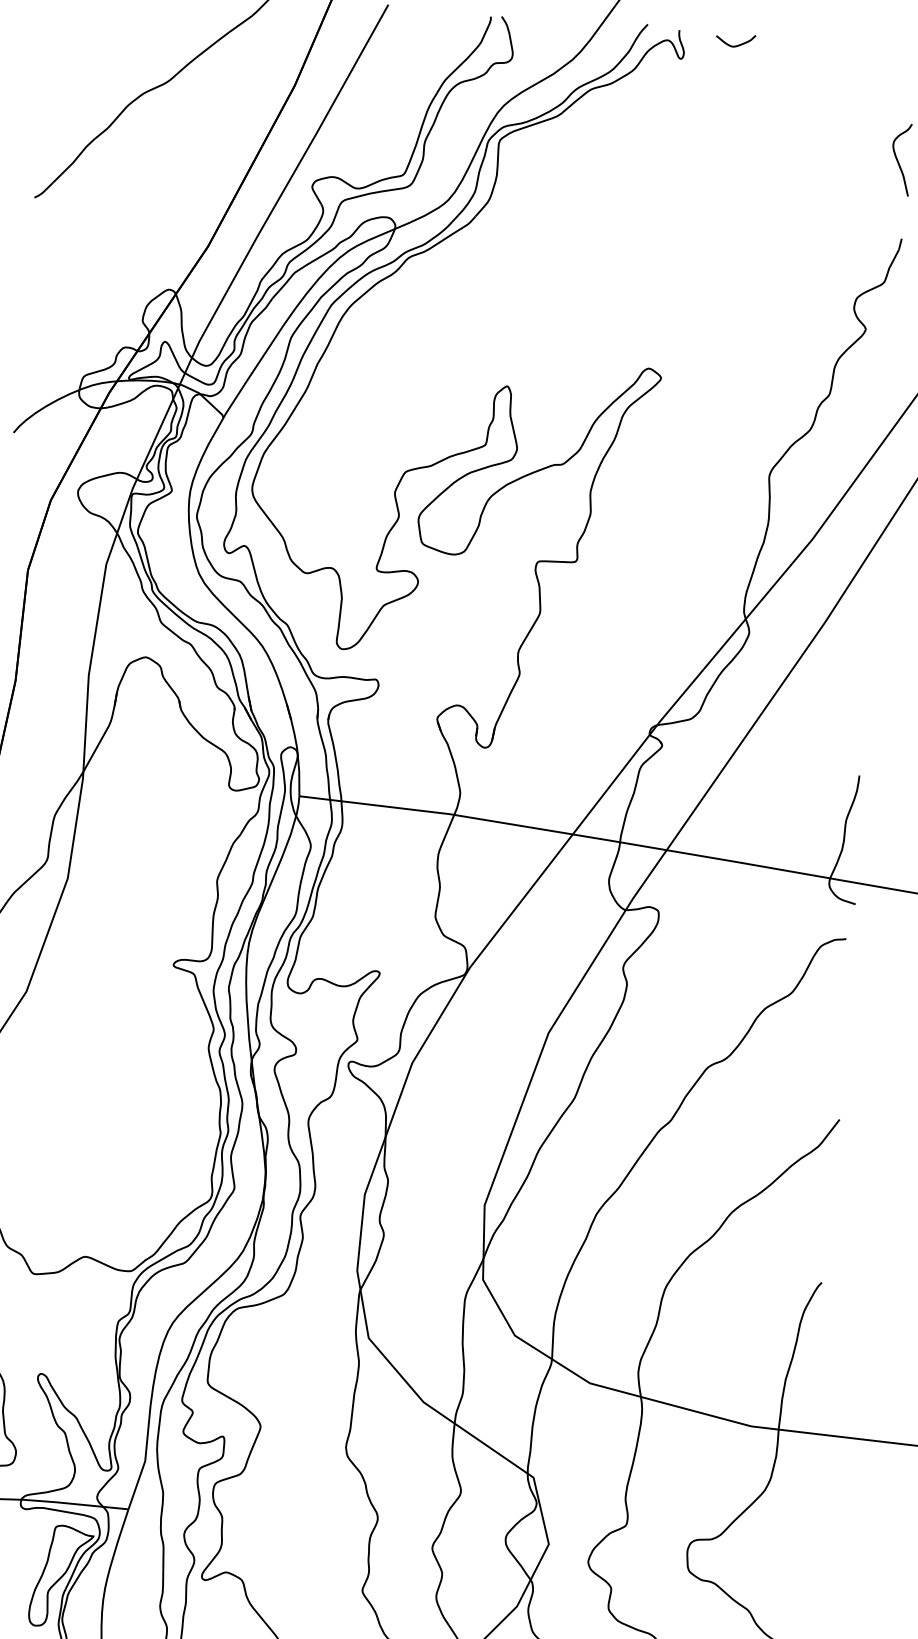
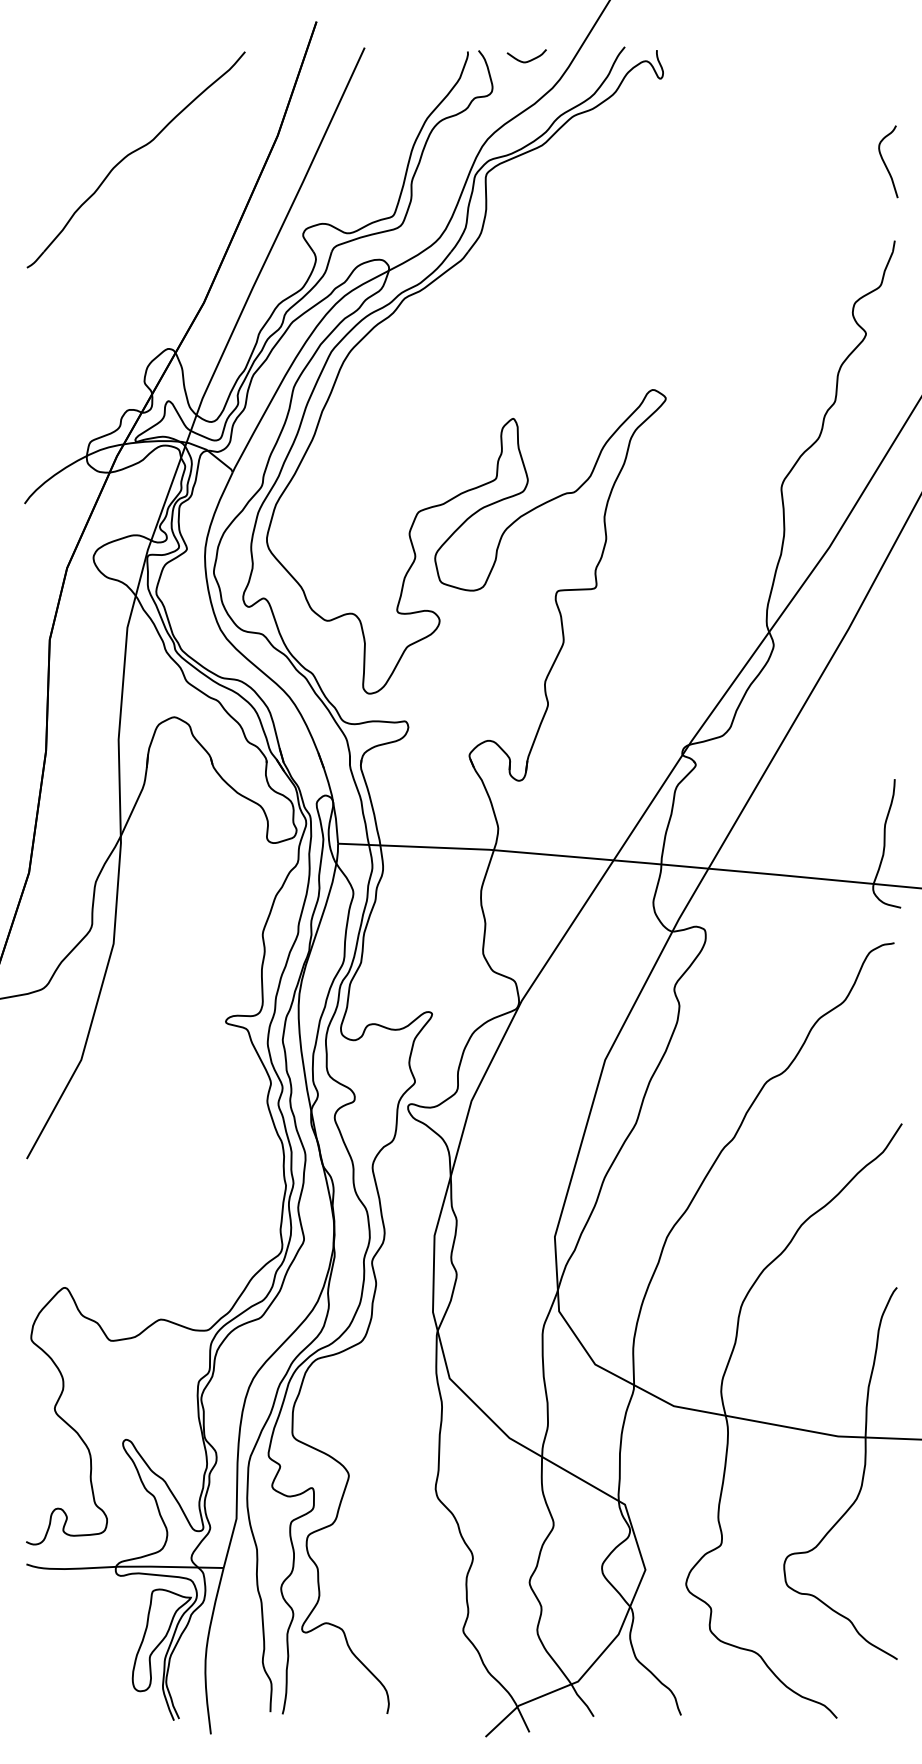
curve: (736, 44) -> (527, 60), moved

